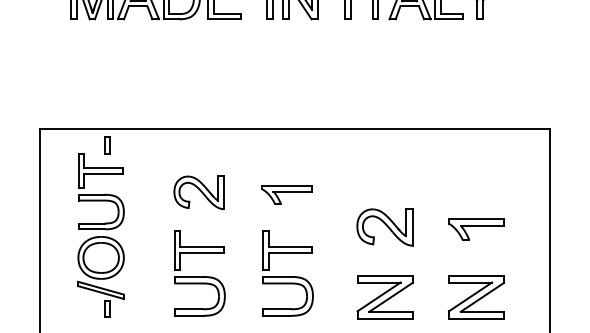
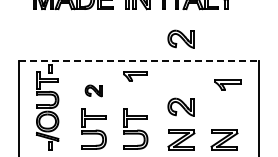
part: (383, 81) -> (180, 38), added
line: (296, 128) -> (139, 60), solid -> dashed
part: (198, 191) -> (93, 90), size x0.7
part: (287, 194) -> (135, 76), moved
part: (474, 228) -> (227, 84), moved

